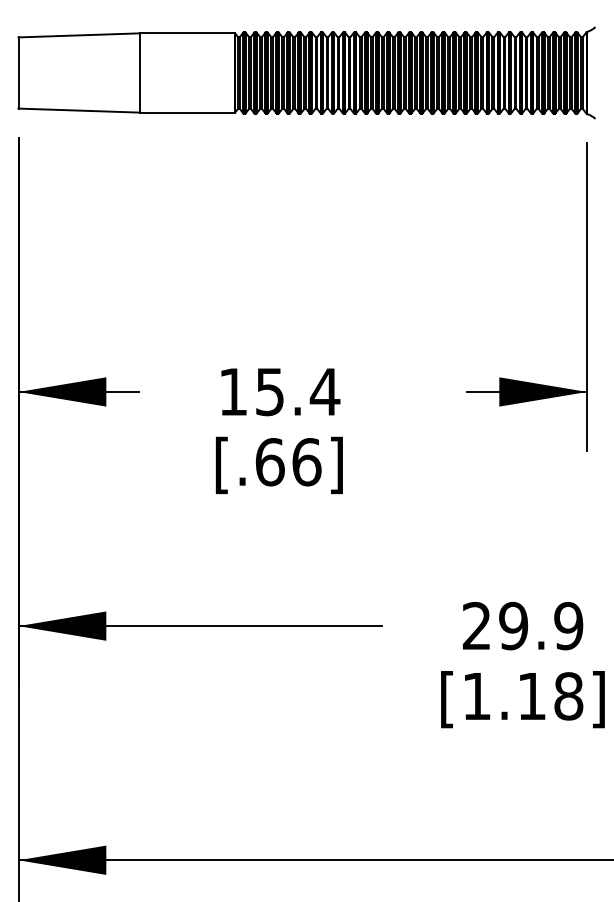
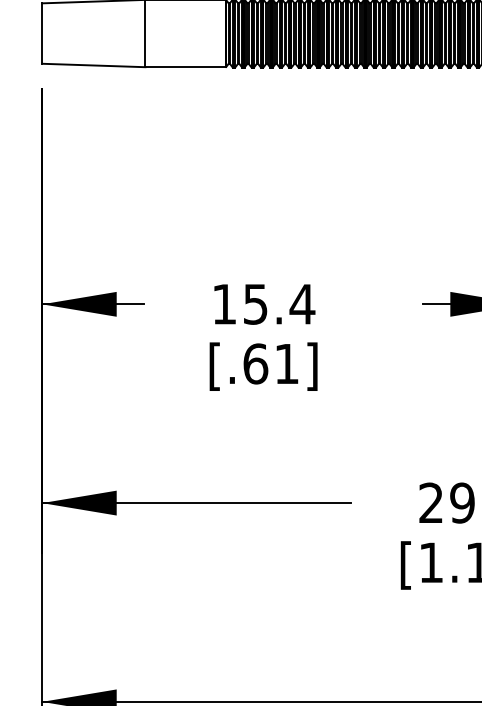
text: (306, 462) -> (286, 364), [.66] -> [.61]

